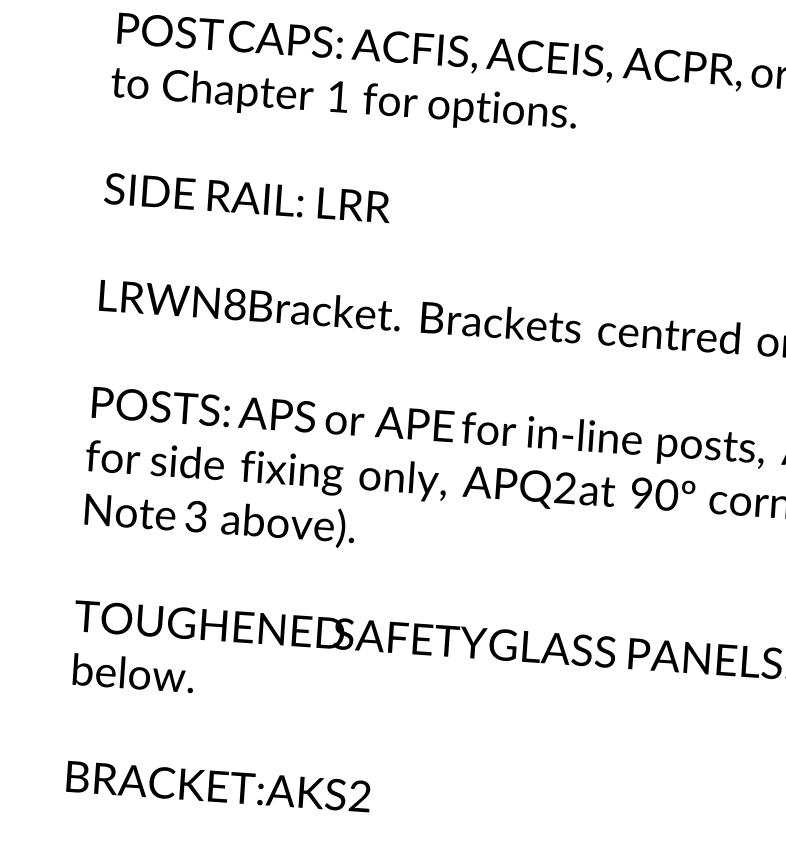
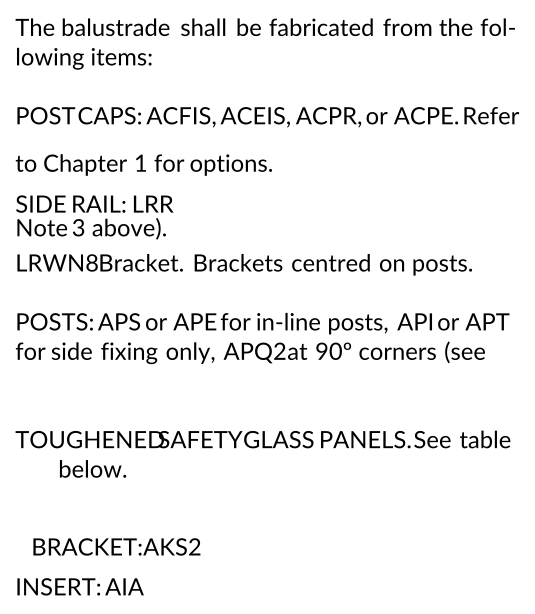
text: (343, 99) -> (143, 164), moved
text: (219, 519) -> (91, 228), moved
text: (134, 672) -> (93, 468), moved
text: (217, 785) -> (116, 546), moved

